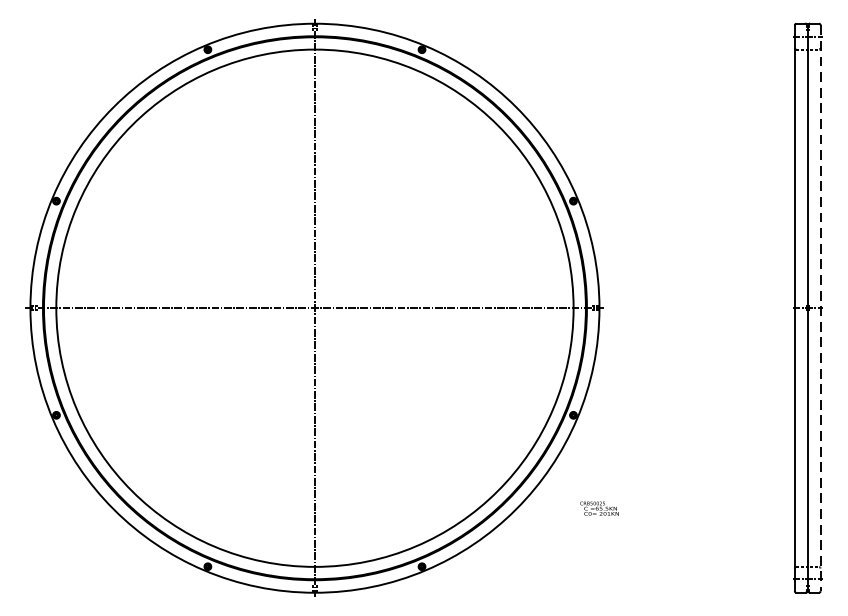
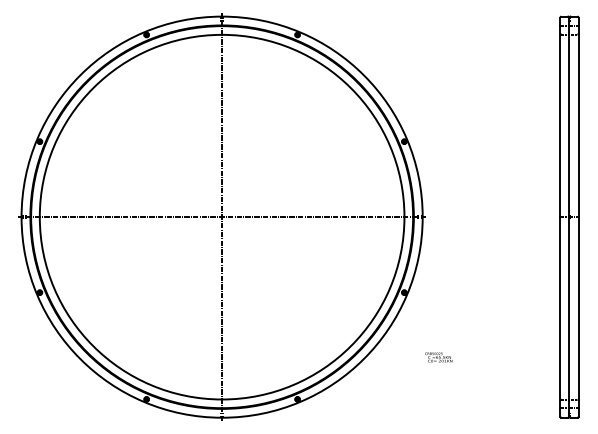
line: (820, 308) -> (578, 217), dashed -> solid
text: (599, 508) -> (438, 357), moved

